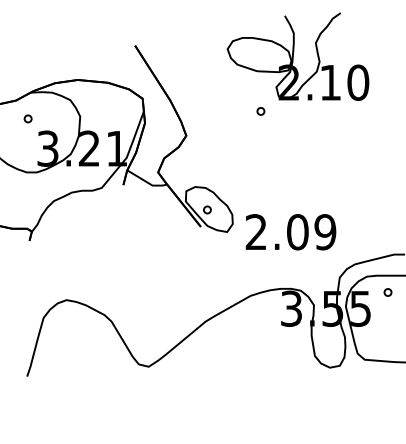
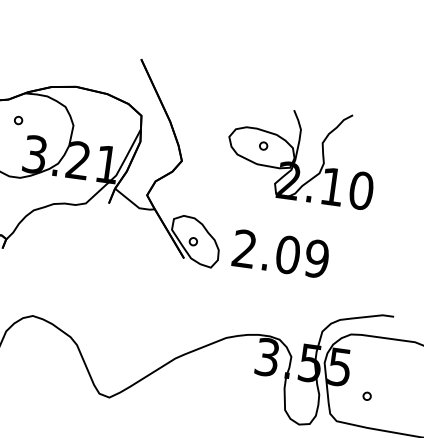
part: (297, 56) -> (301, 154), moved
text: (290, 232) -> (280, 254), moved
part: (387, 292) -> (366, 396), moved

